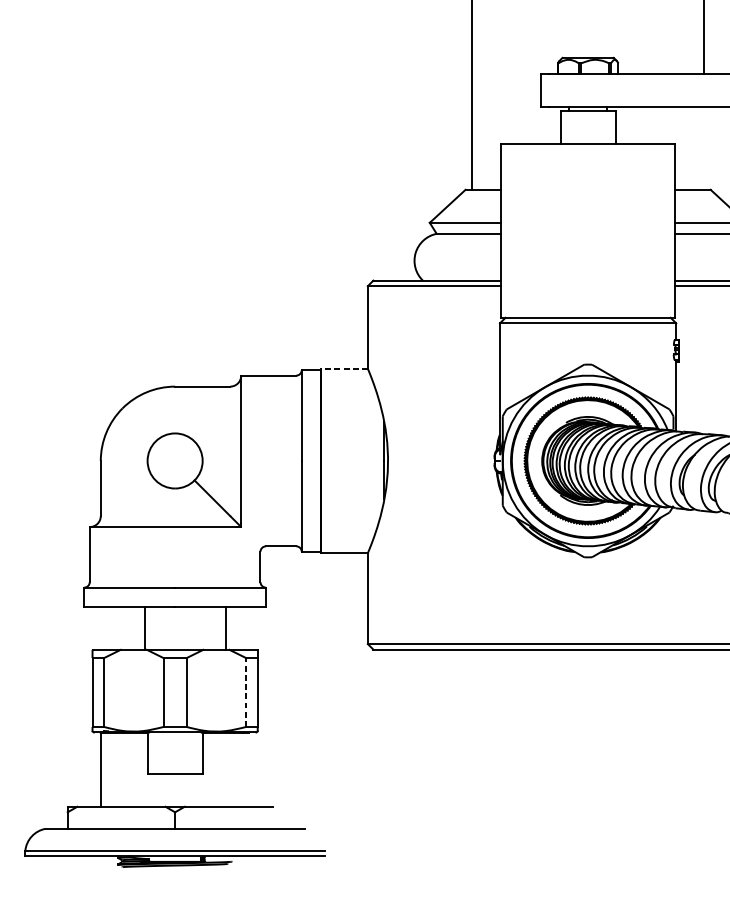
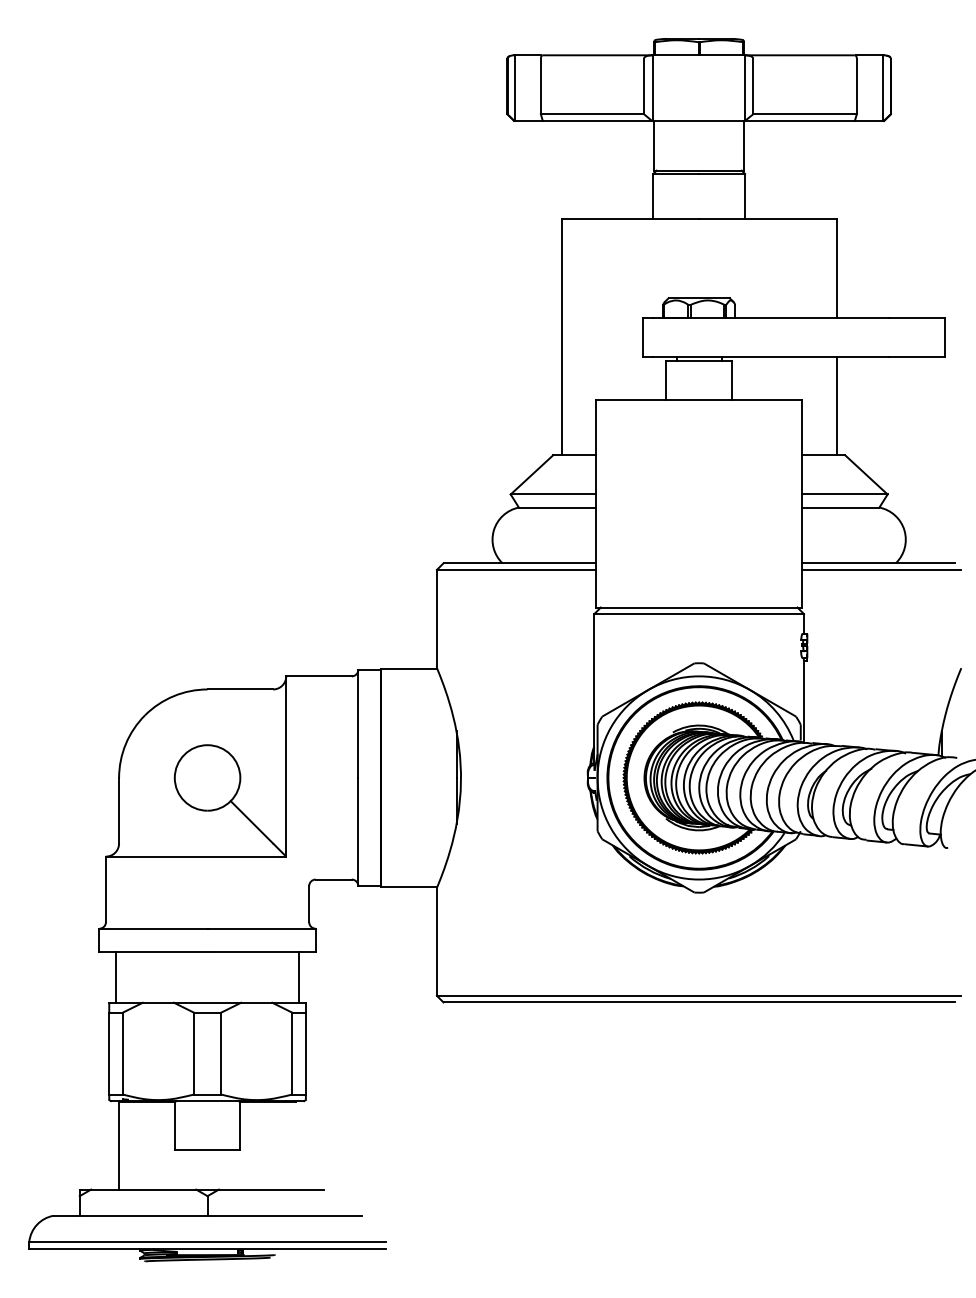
line: (703, 148) -> (836, 406), added
line: (344, 369) -> (409, 668), dashed -> solid
line: (145, 627) -> (116, 976), moved
line: (226, 627) -> (299, 976), moved
line: (246, 692) -> (292, 1053), dashed -> solid

